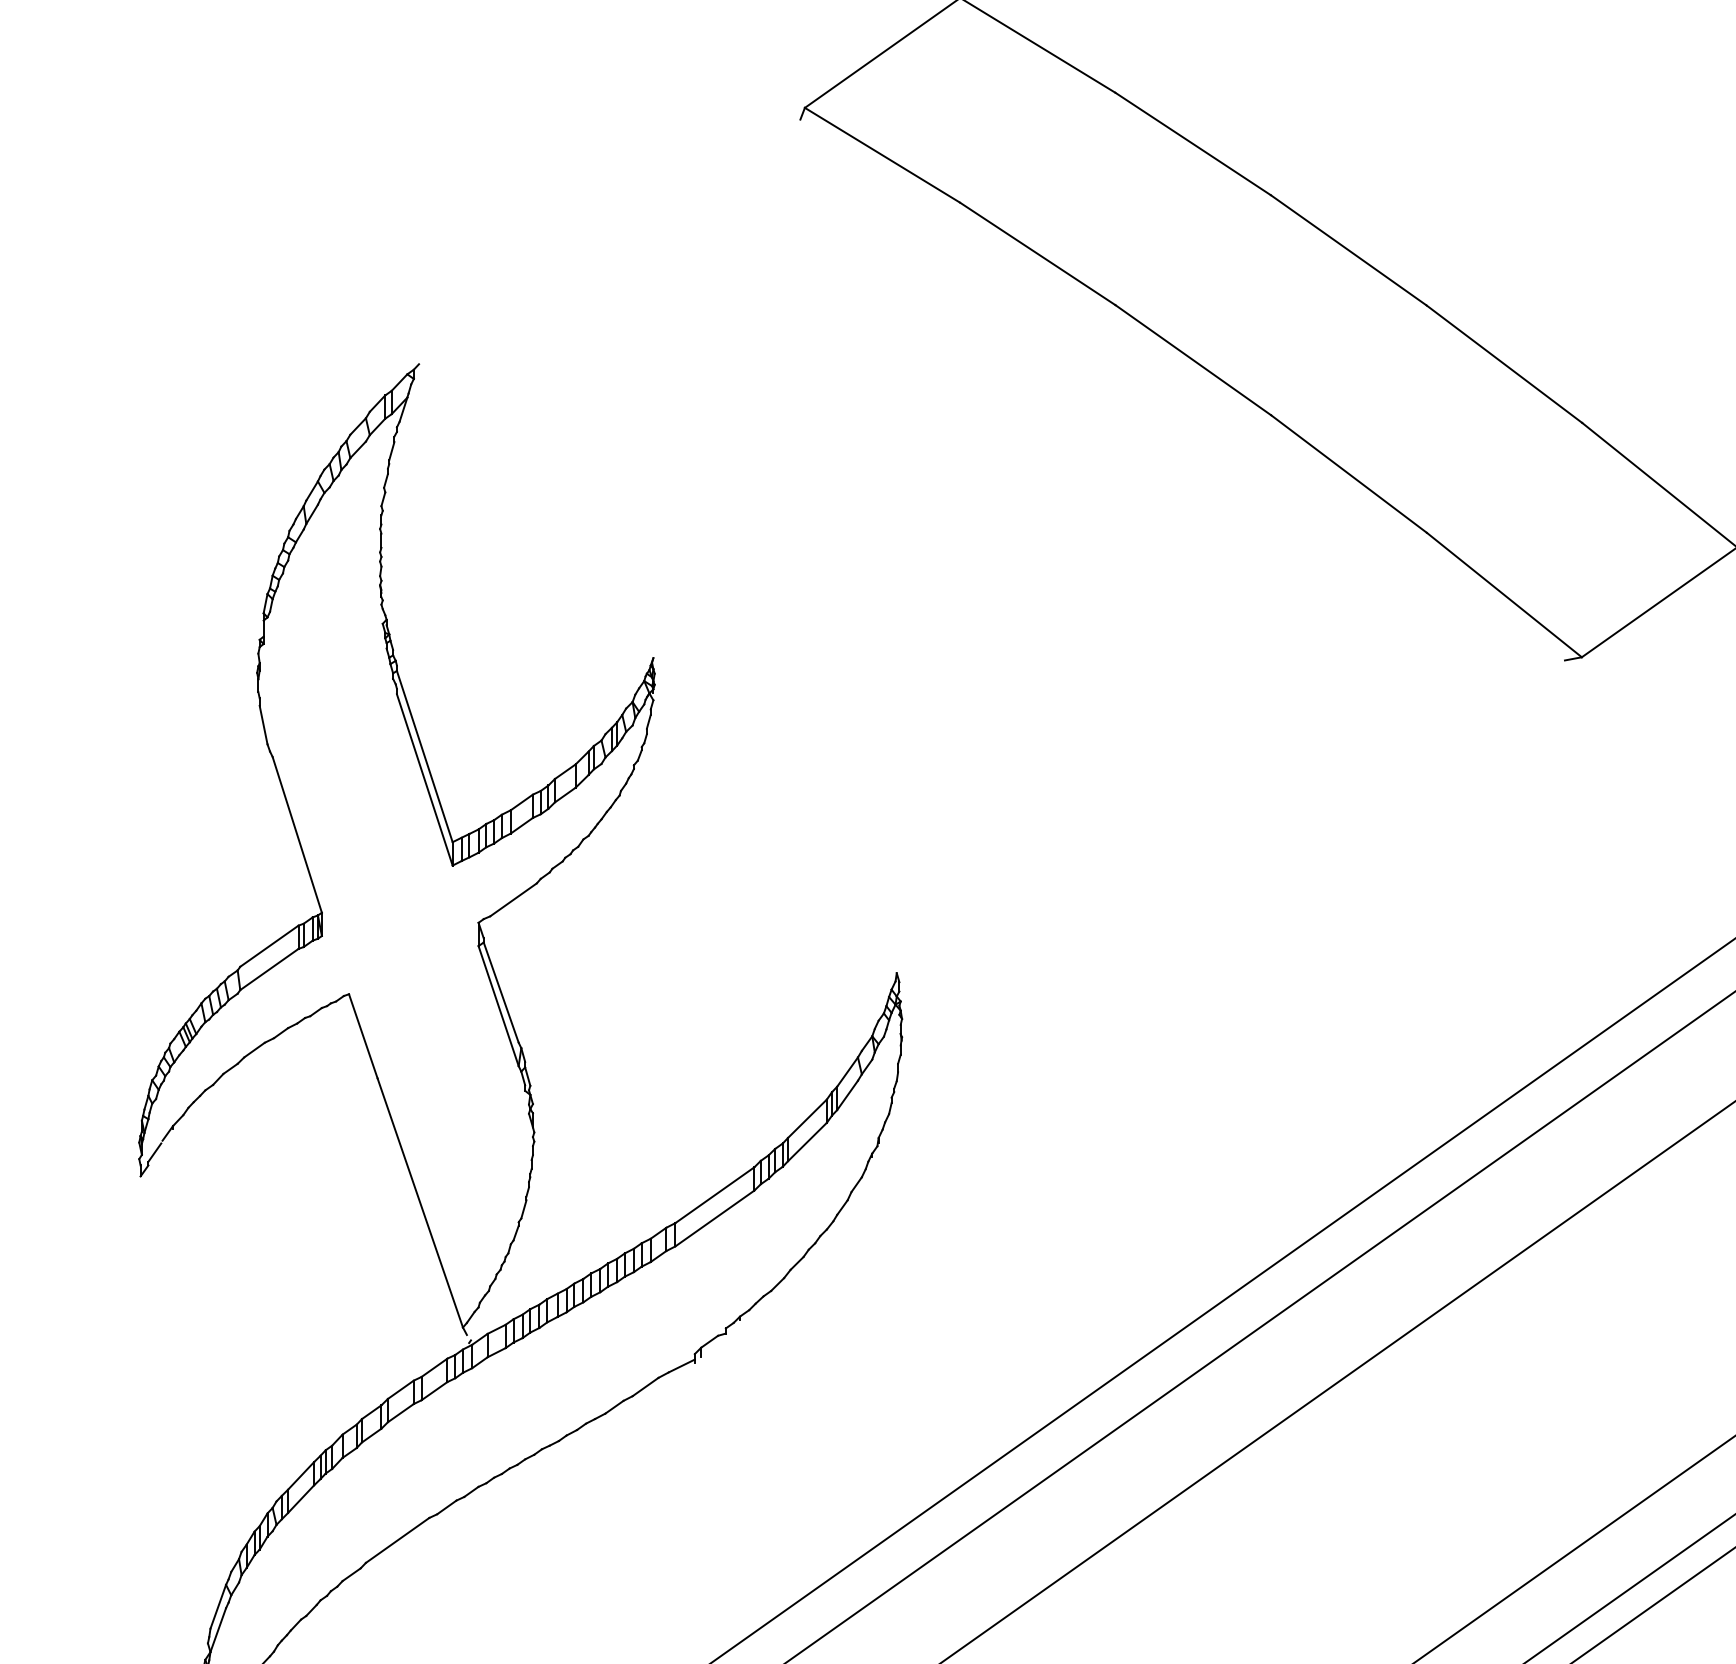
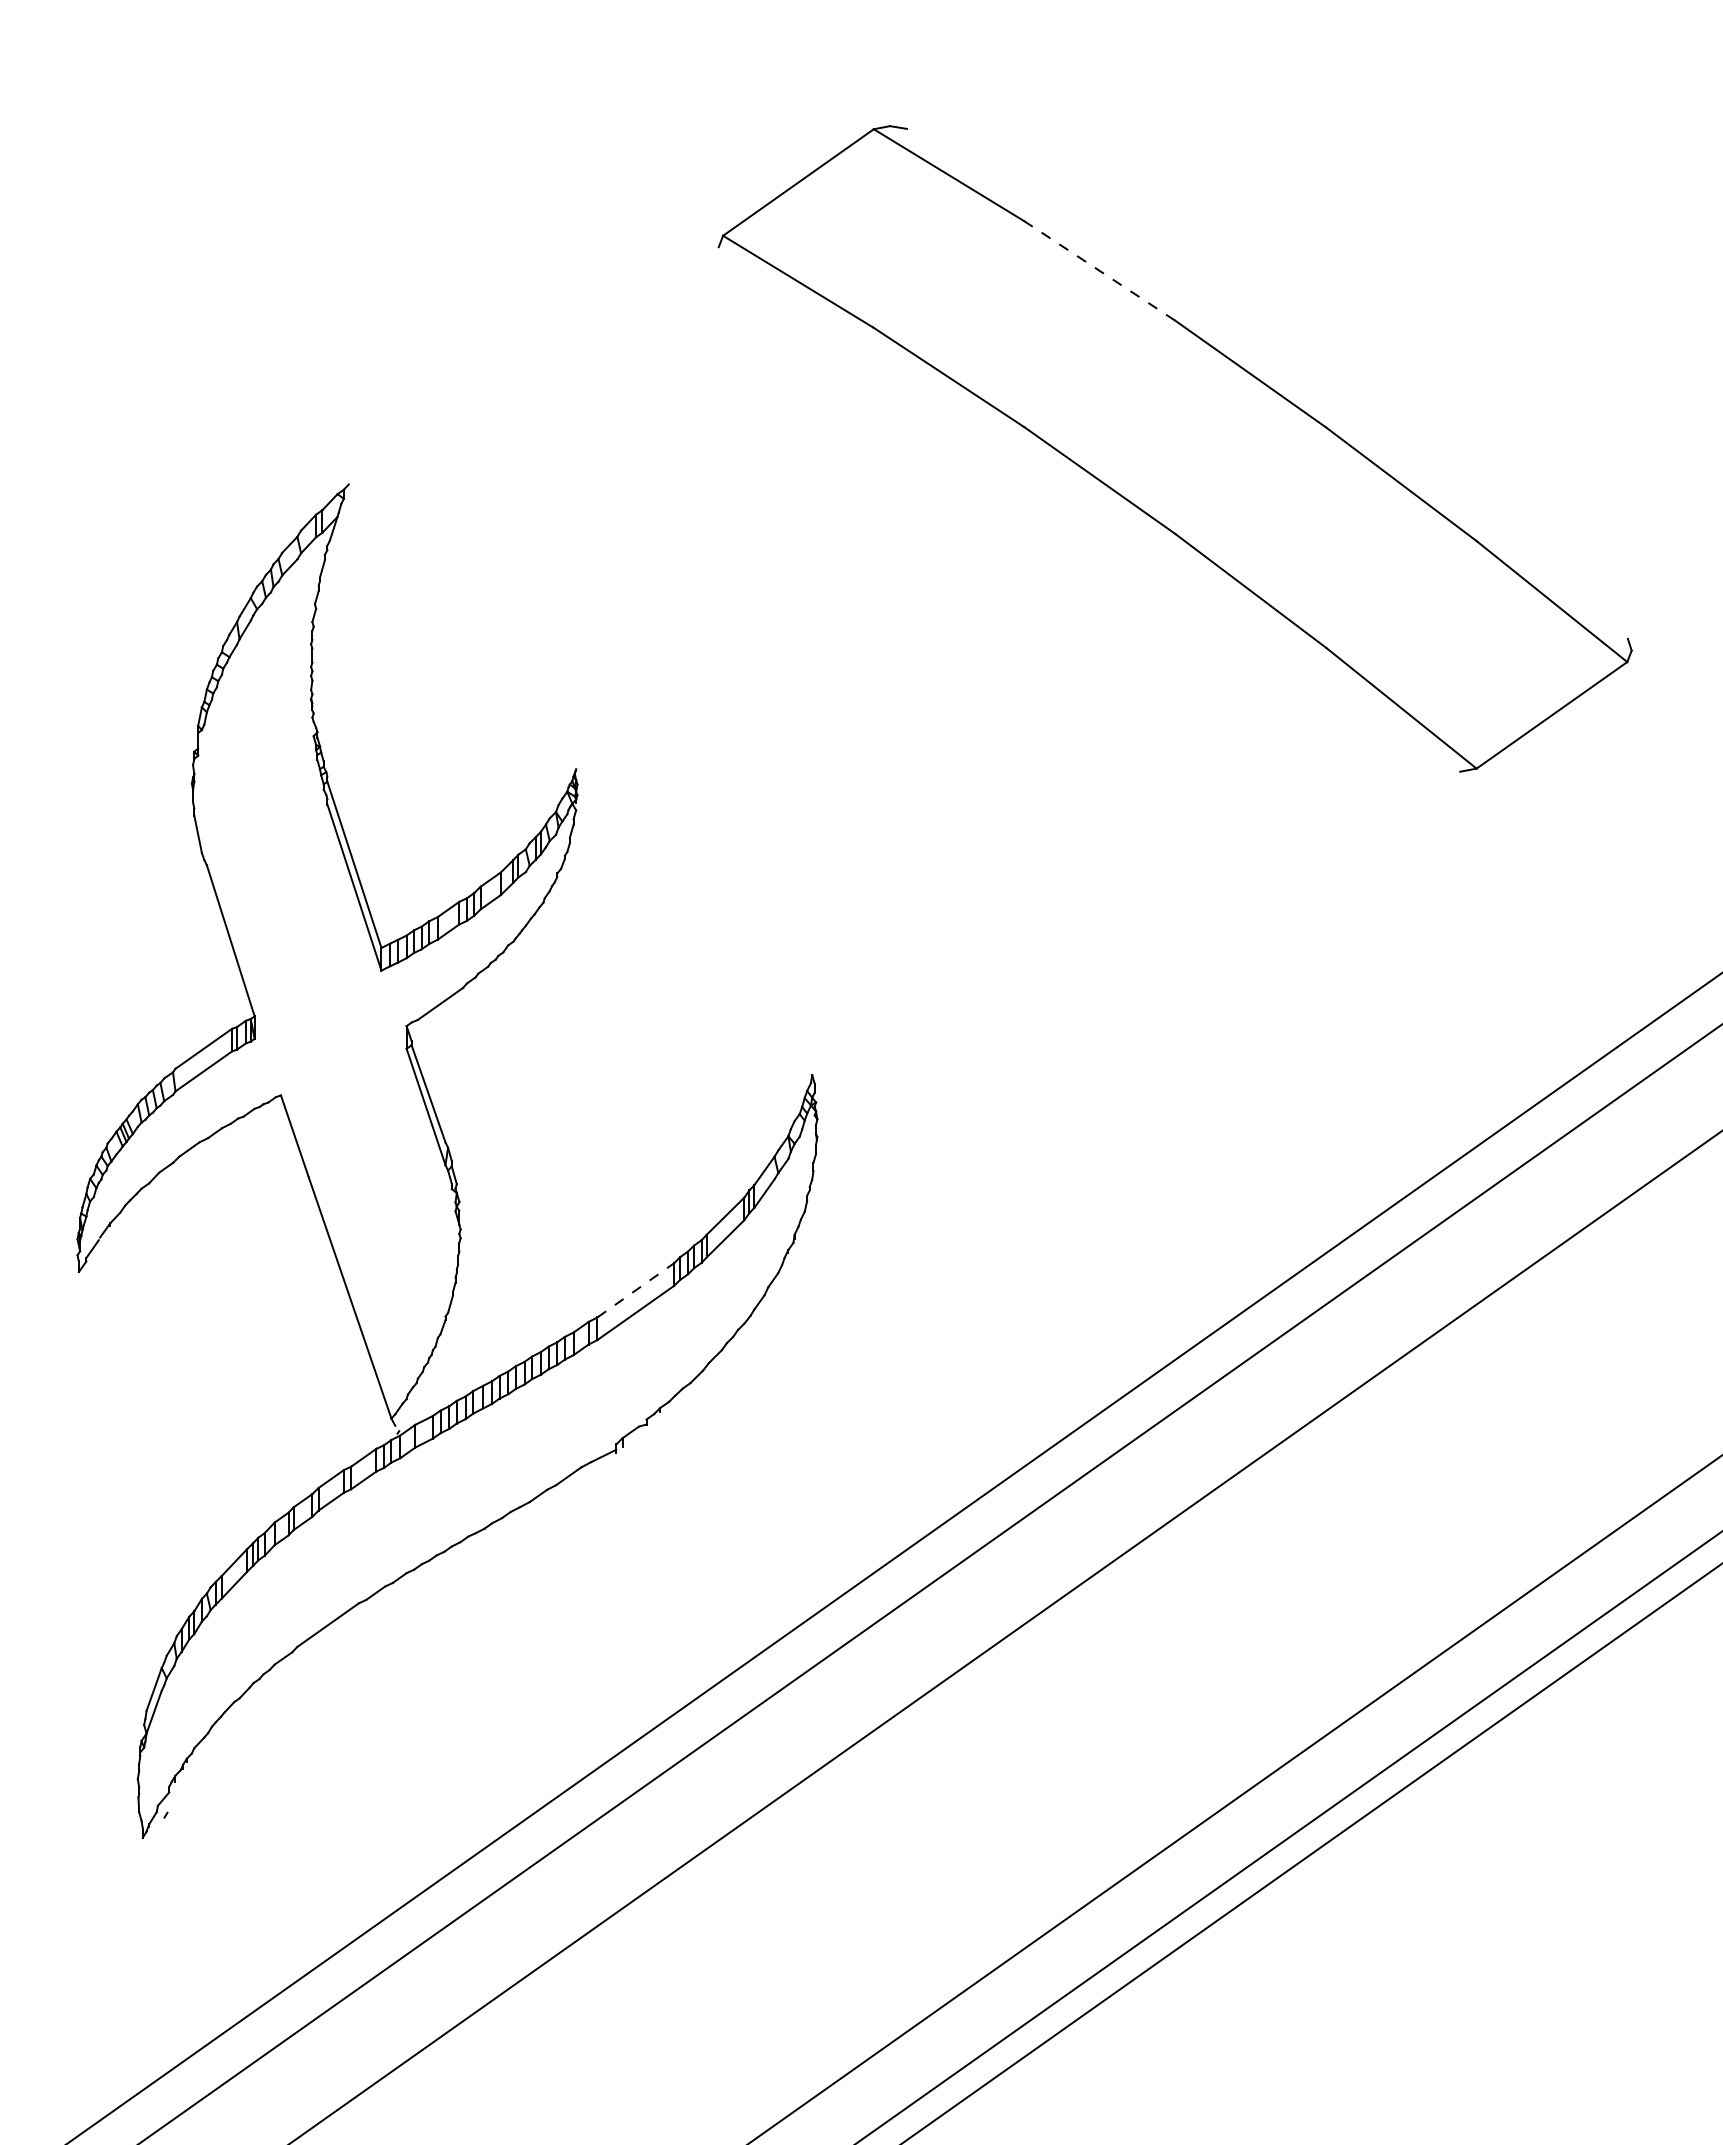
line: (1193, 143) -> (1099, 270), solid -> dashed
line: (714, 1195) -> (635, 1290), solid -> dashed

